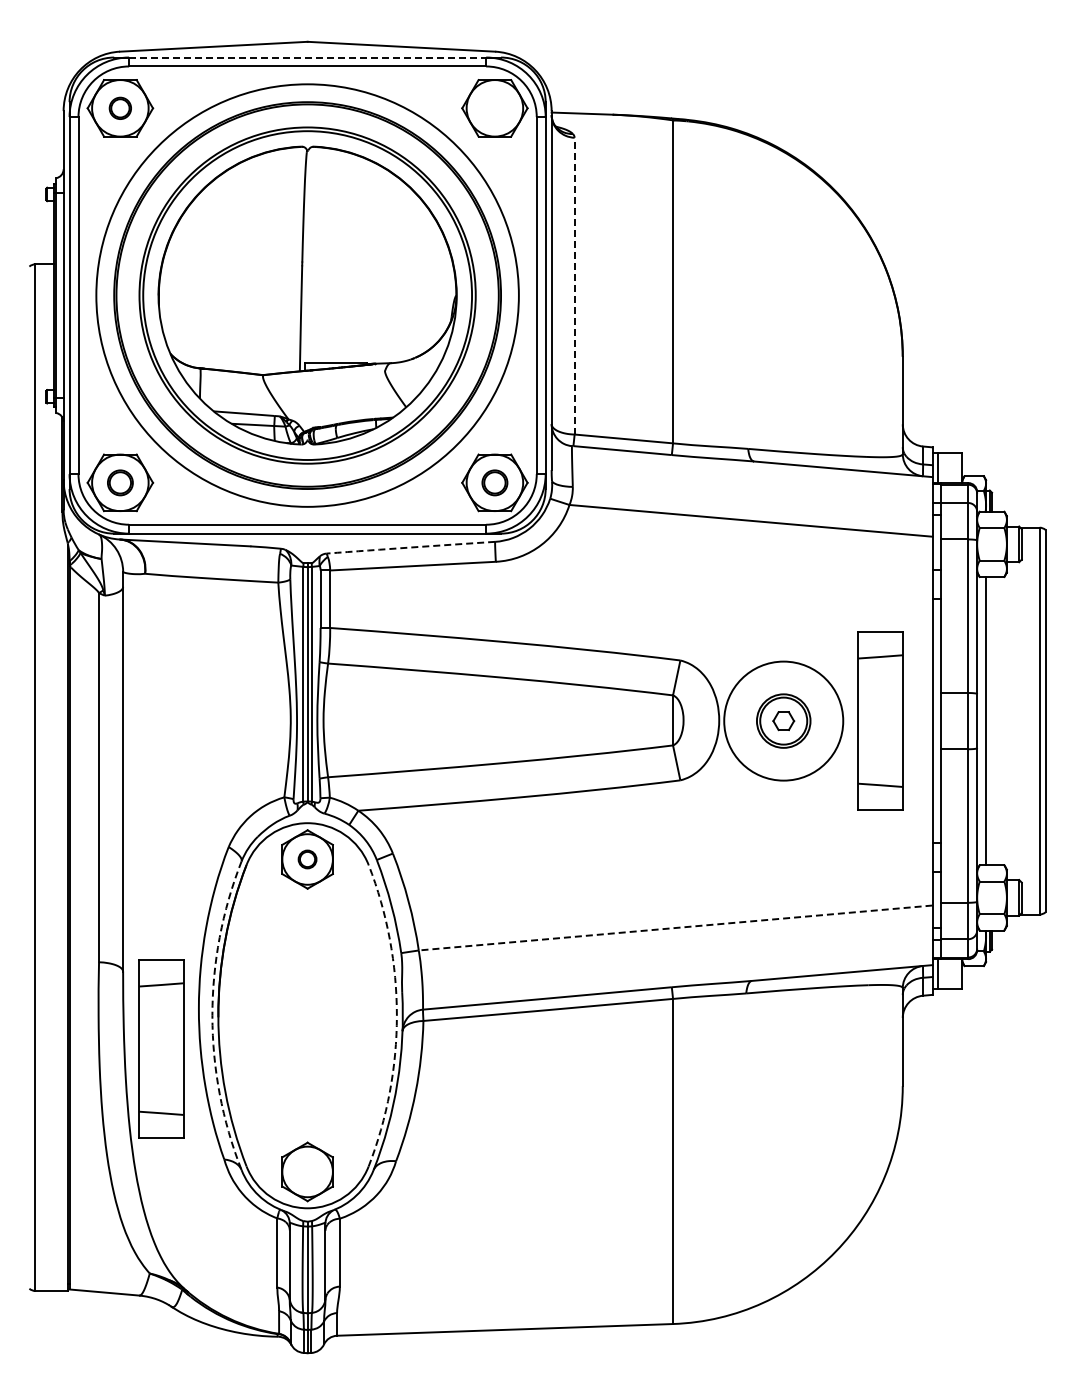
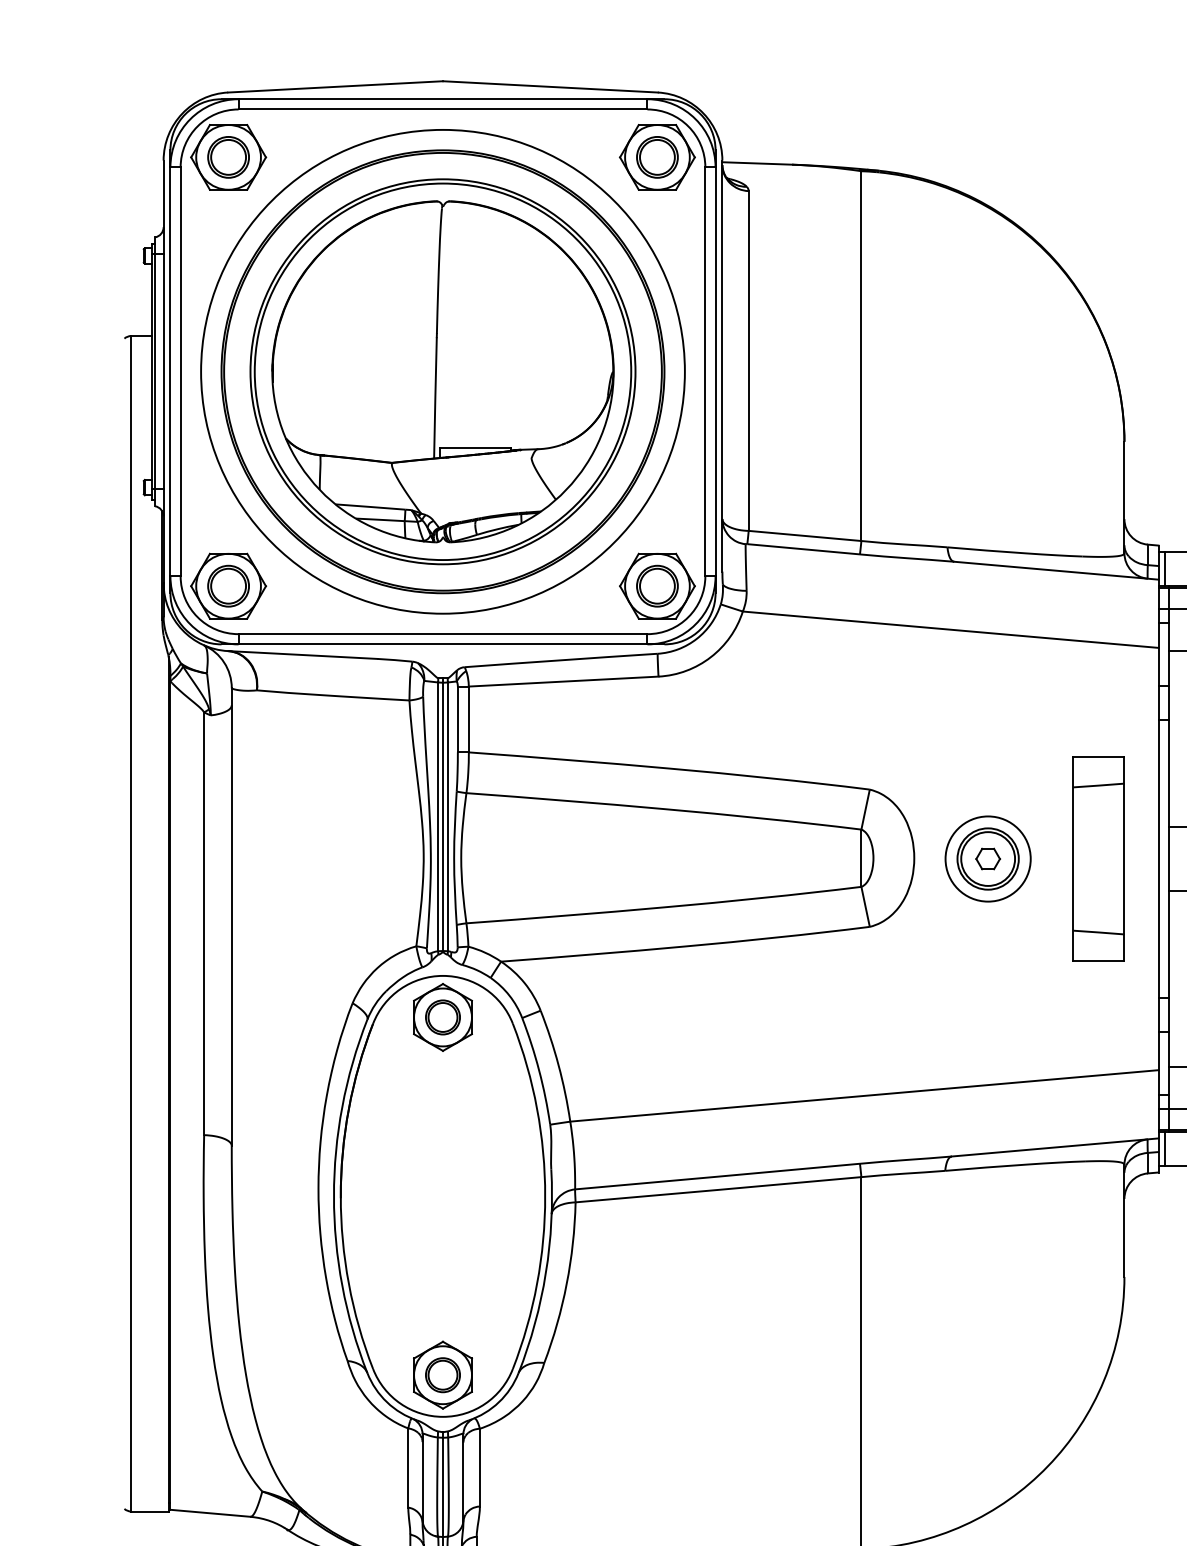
line: (307, 57) -> (442, 99), dashed -> solid
part: (120, 108) -> (228, 157), size x1.67
part: (494, 108) -> (656, 157), added
line: (574, 285) -> (748, 360), dashed -> solid
part: (120, 482) -> (228, 585), size x1.43
part: (494, 482) -> (656, 585), size x1.43
arc: (410, 547) -> (560, 660), dashed -> solid
circle: (783, 720) -> (987, 858), size x0.62
part: (307, 859) -> (442, 1017), size x1.67
line: (675, 927) -> (864, 1095), dashed -> solid
arc: (212, 1015) -> (334, 1196), dashed -> solid
arc: (396, 1015) -> (544, 1196), dashed -> solid
part: (161, 1048) -> (275, 1233), removed
part: (307, 1171) -> (442, 1374), added

